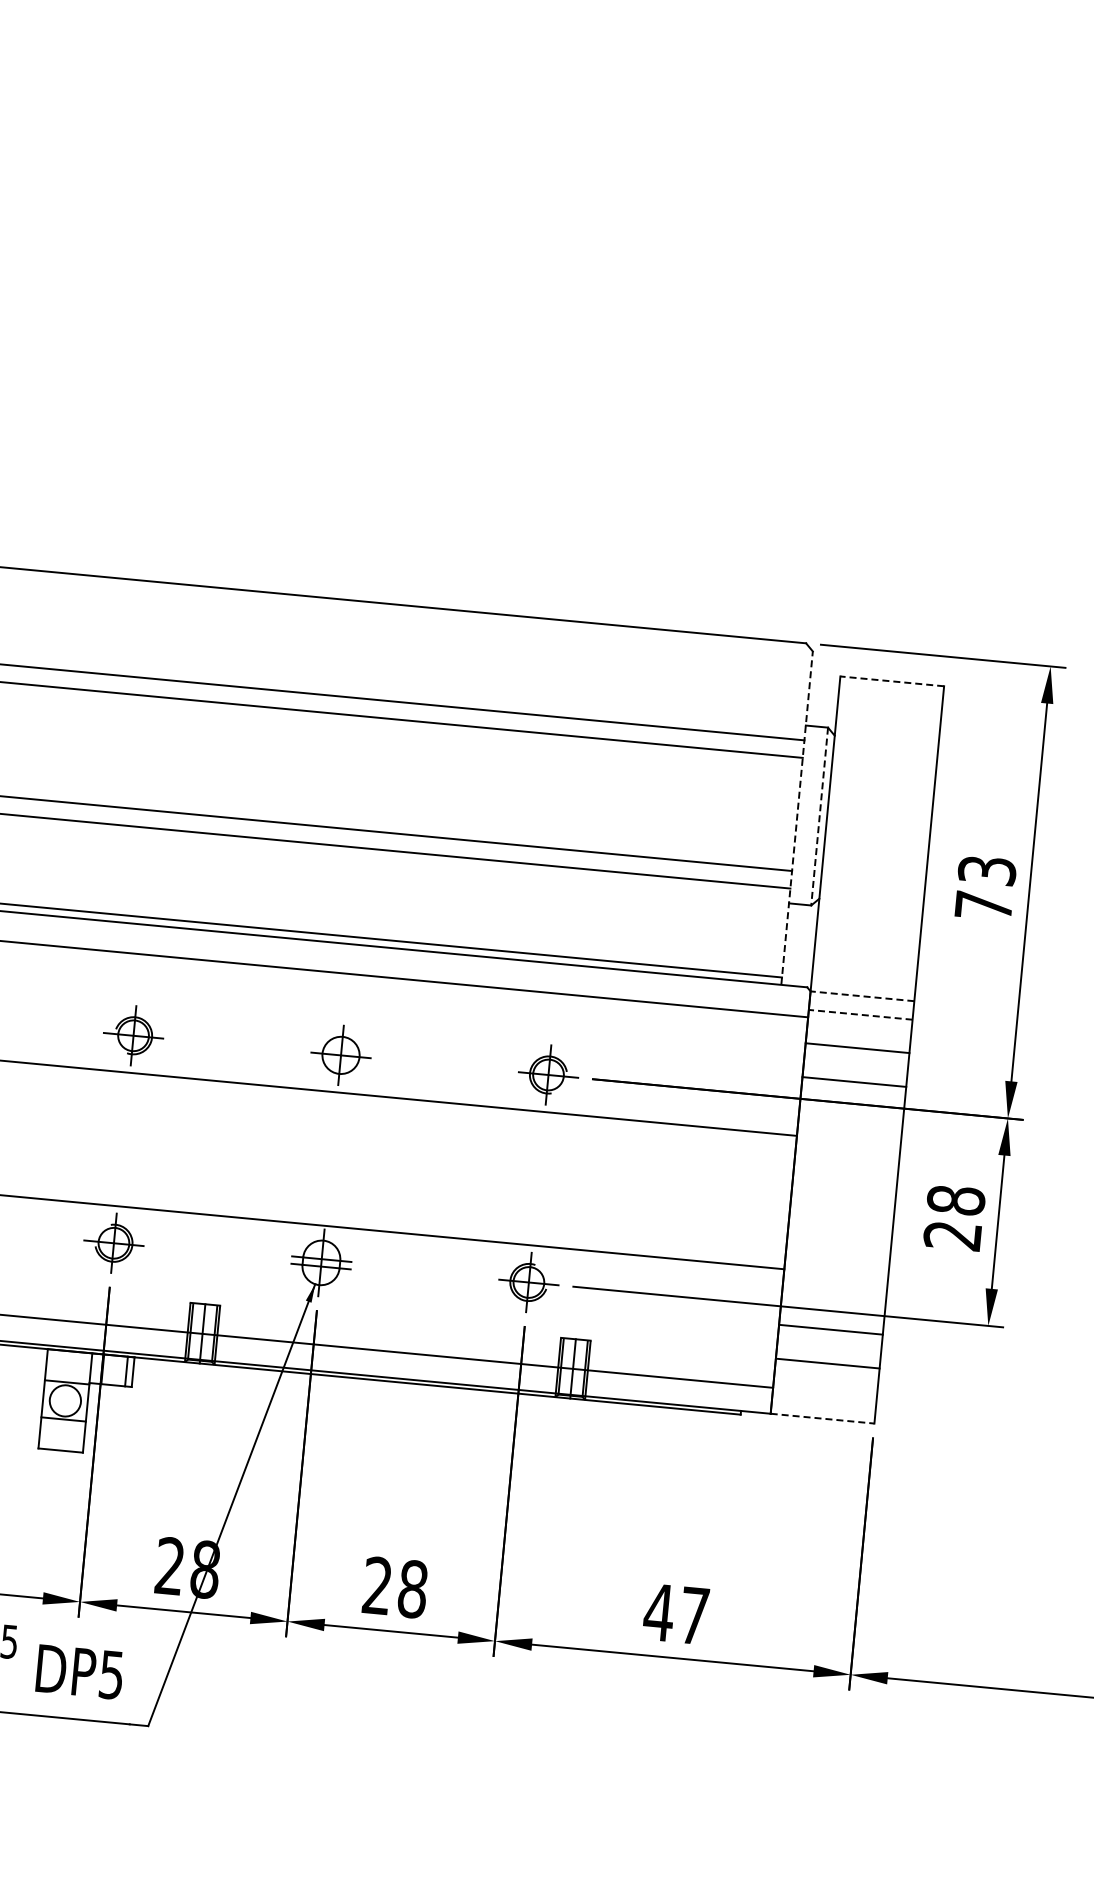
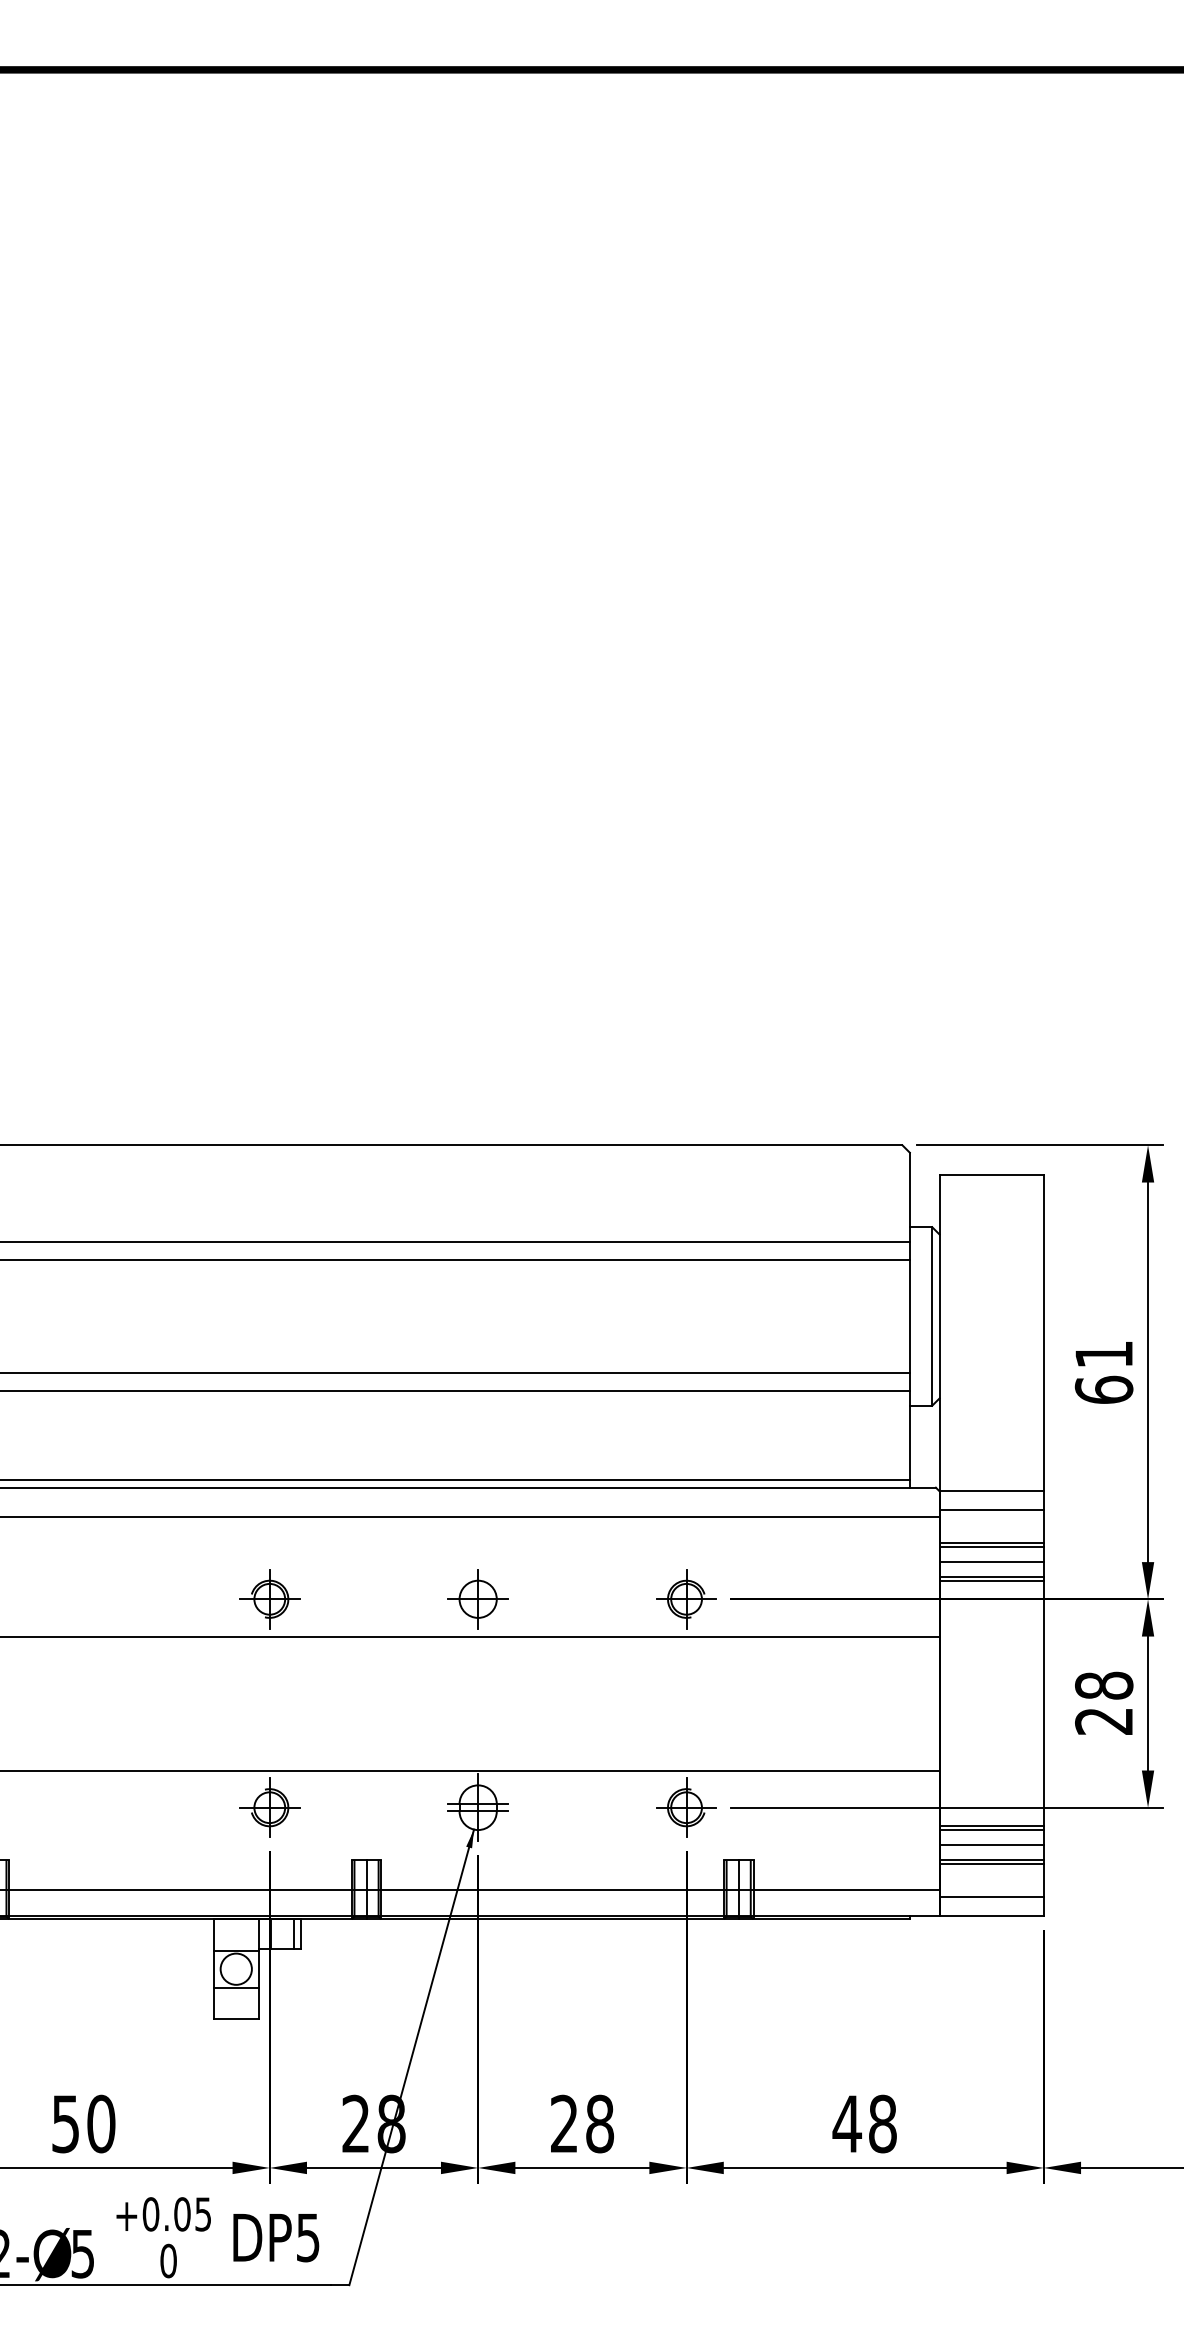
line: (891, 681) -> (991, 1175), dashed -> solid
line: (819, 816) -> (932, 1316), dashed -> solid
line: (796, 817) -> (909, 1319), dashed -> solid
text: (984, 888) -> (1103, 1372), 73 -> 61
line: (862, 996) -> (991, 1491), dashed -> solid
line: (860, 1015) -> (991, 1510), dashed -> solid
line: (857, 1051) -> (991, 1546), added
line: (855, 1067) -> (991, 1562), added
line: (853, 1084) -> (991, 1580), added
line: (830, 1332) -> (991, 1829), added
line: (829, 1347) -> (991, 1844), added
line: (827, 1366) -> (991, 1863), added
line: (824, 1400) -> (991, 1897), added
line: (823, 1418) -> (992, 1915), dashed -> solid
text: (694, 1615) -> (882, 2123), 47 -> 48

